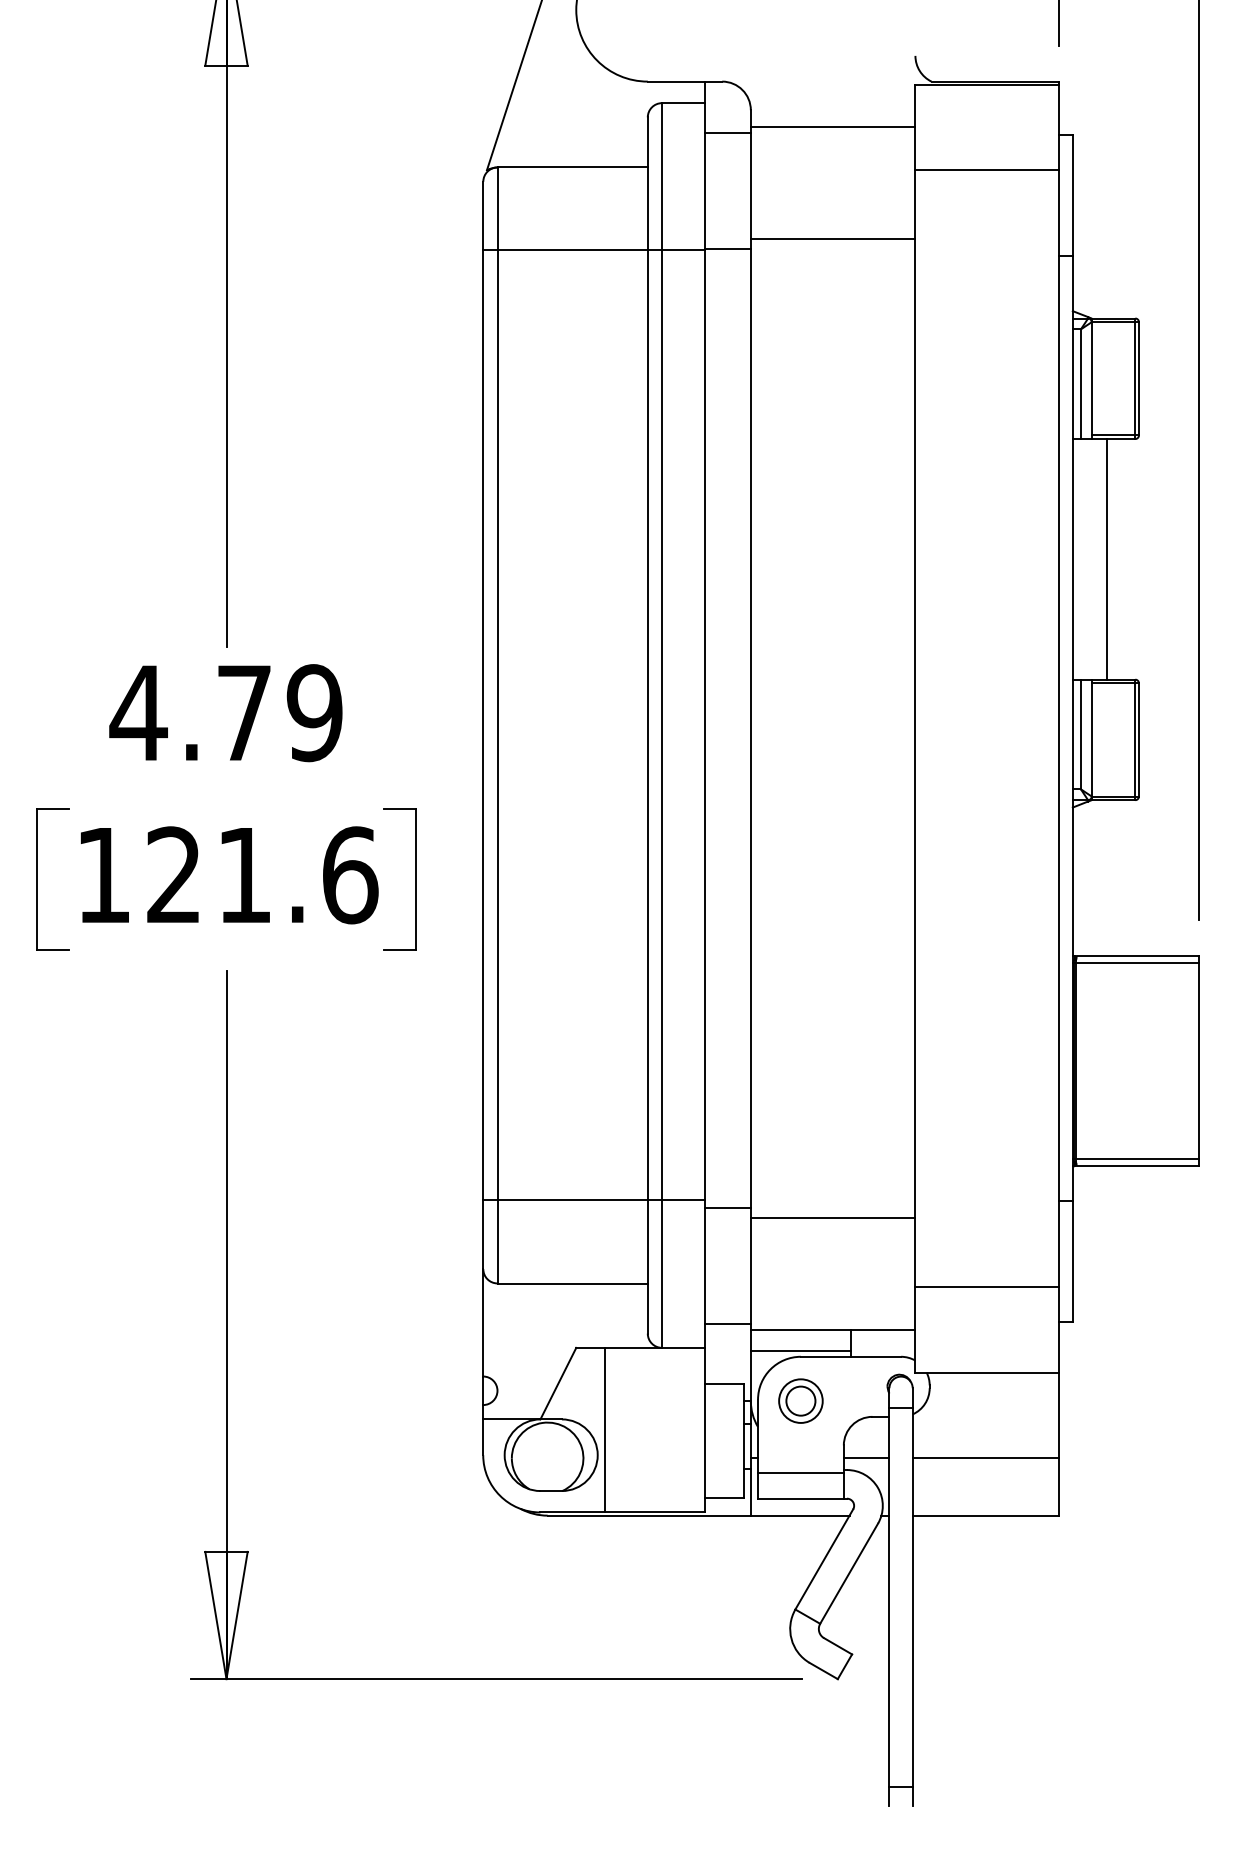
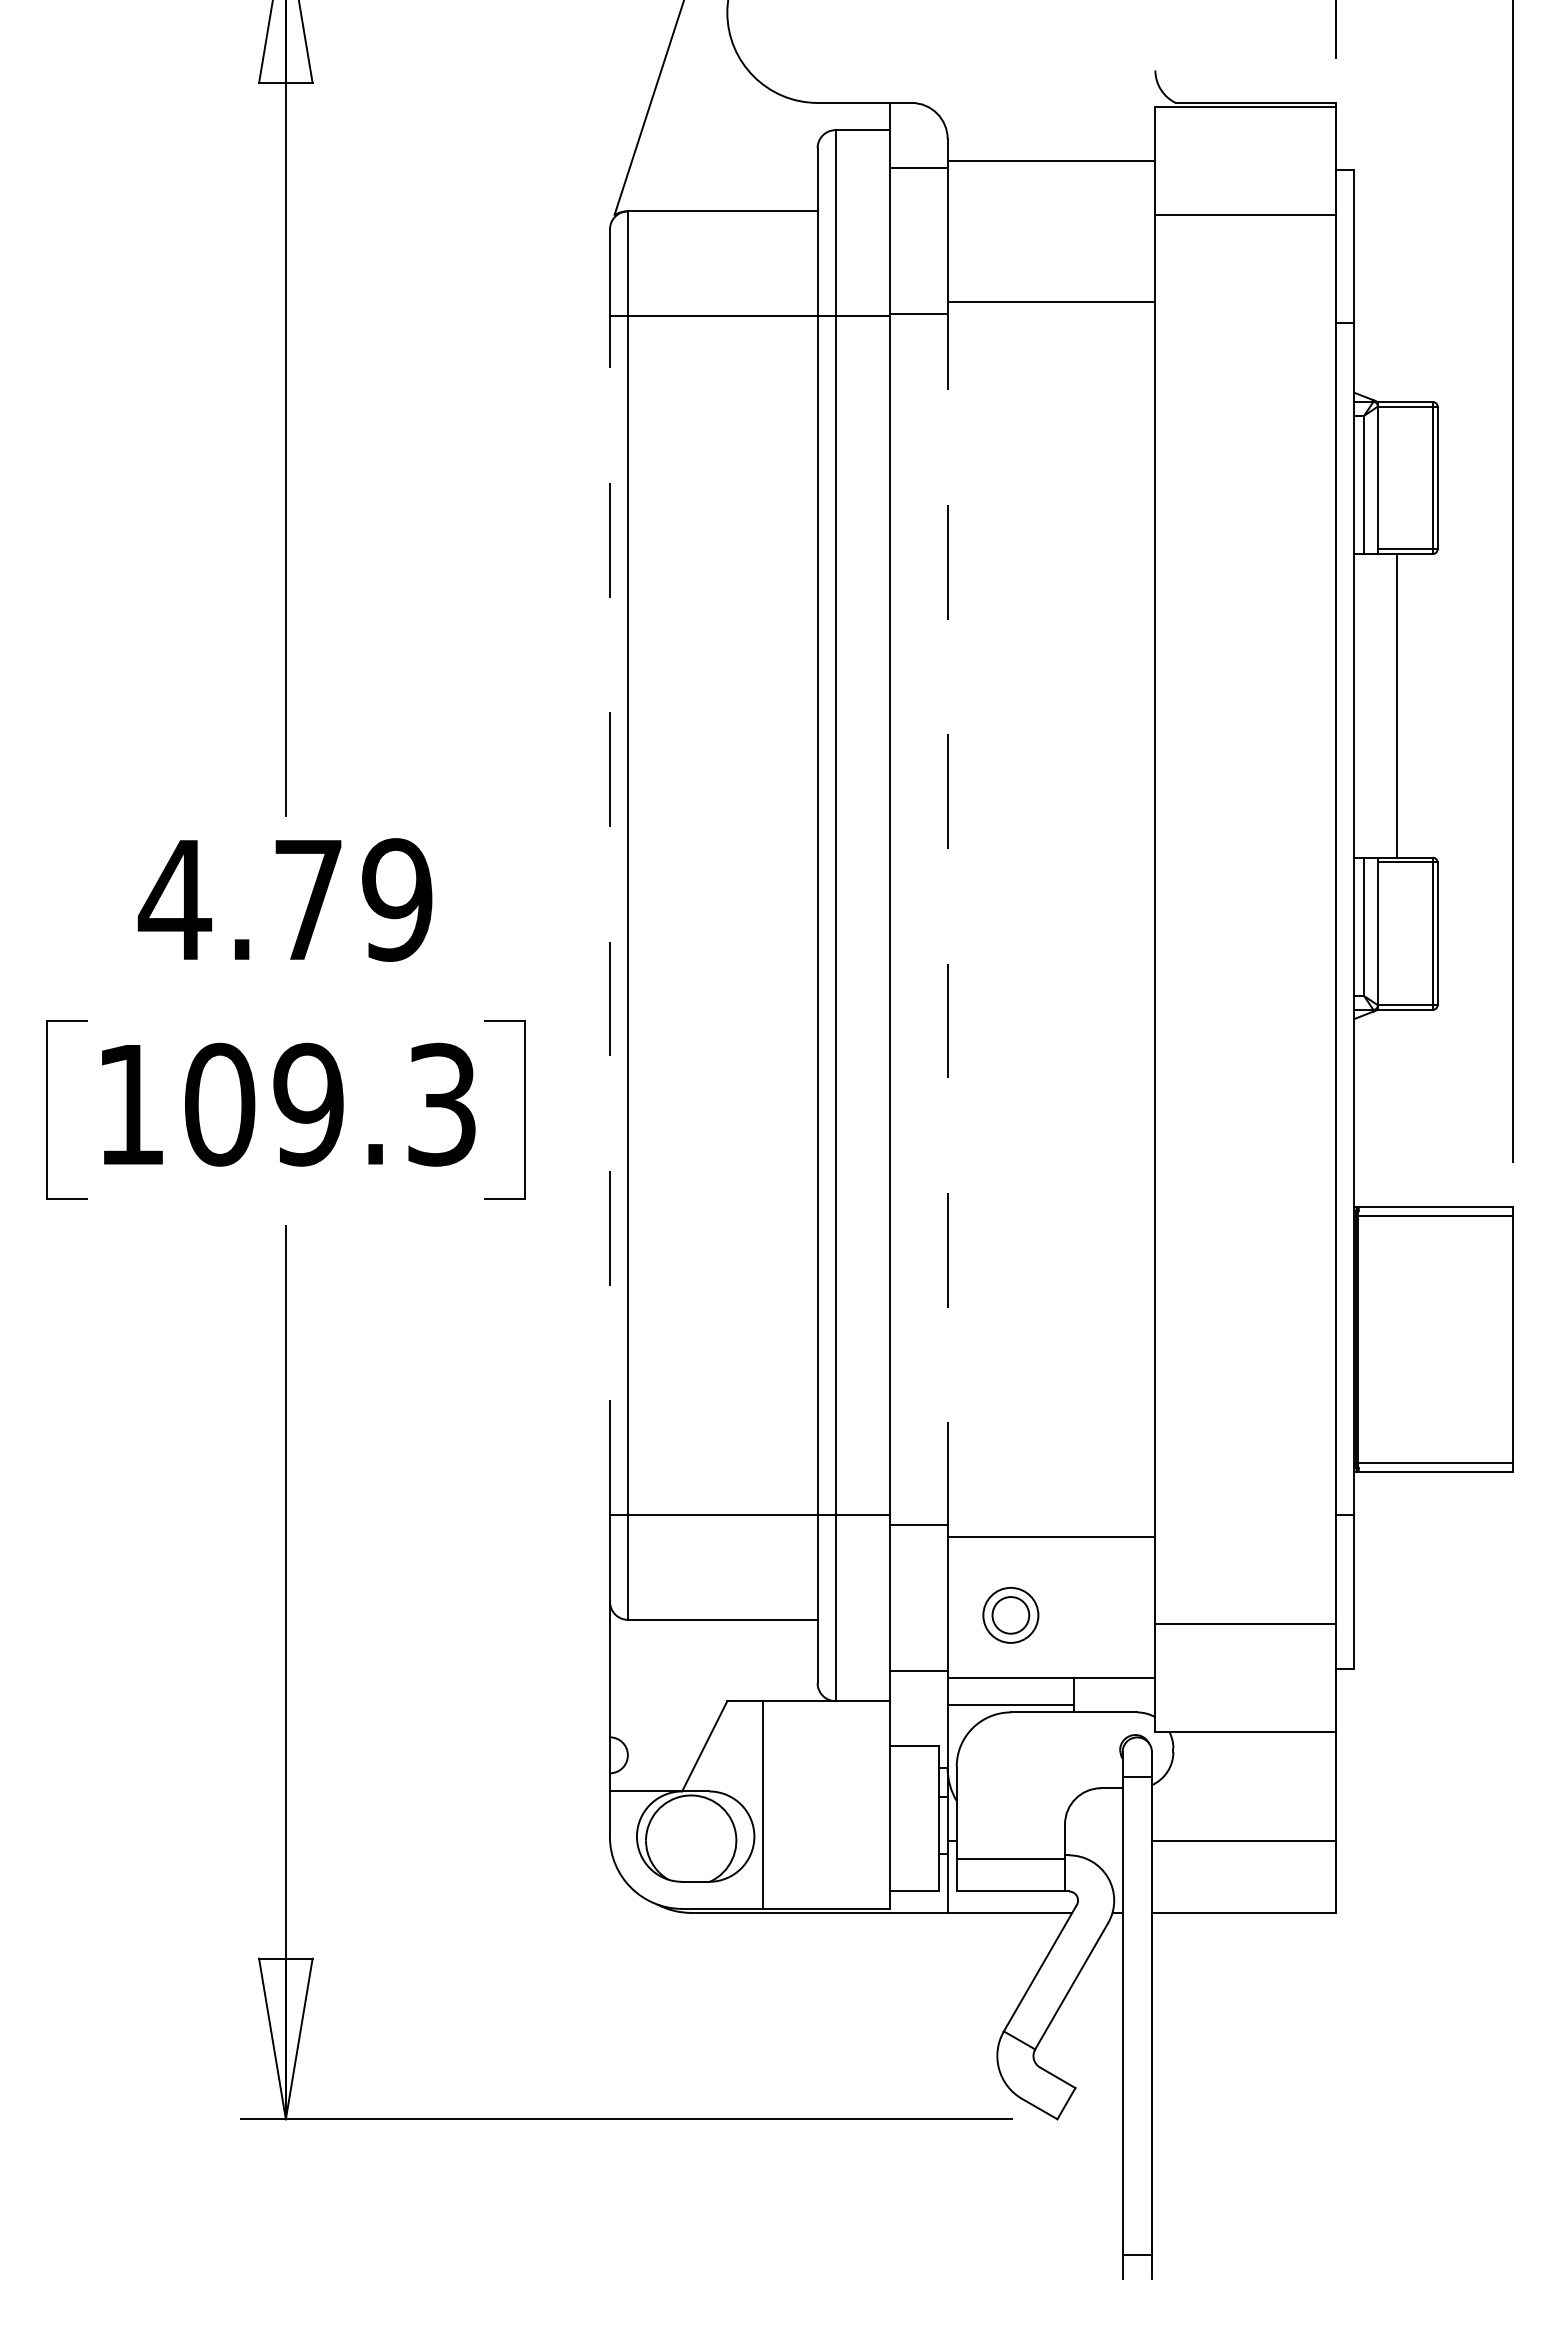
line: (482, 725) -> (609, 915), solid -> dashed
line: (750, 728) -> (947, 919), solid -> dashed
text: (262, 875) -> (331, 1104), 121.6 -> 109.3
part: (800, 1401) -> (1010, 1615), moved
line: (866, 1458) -> (1093, 1840), removed

